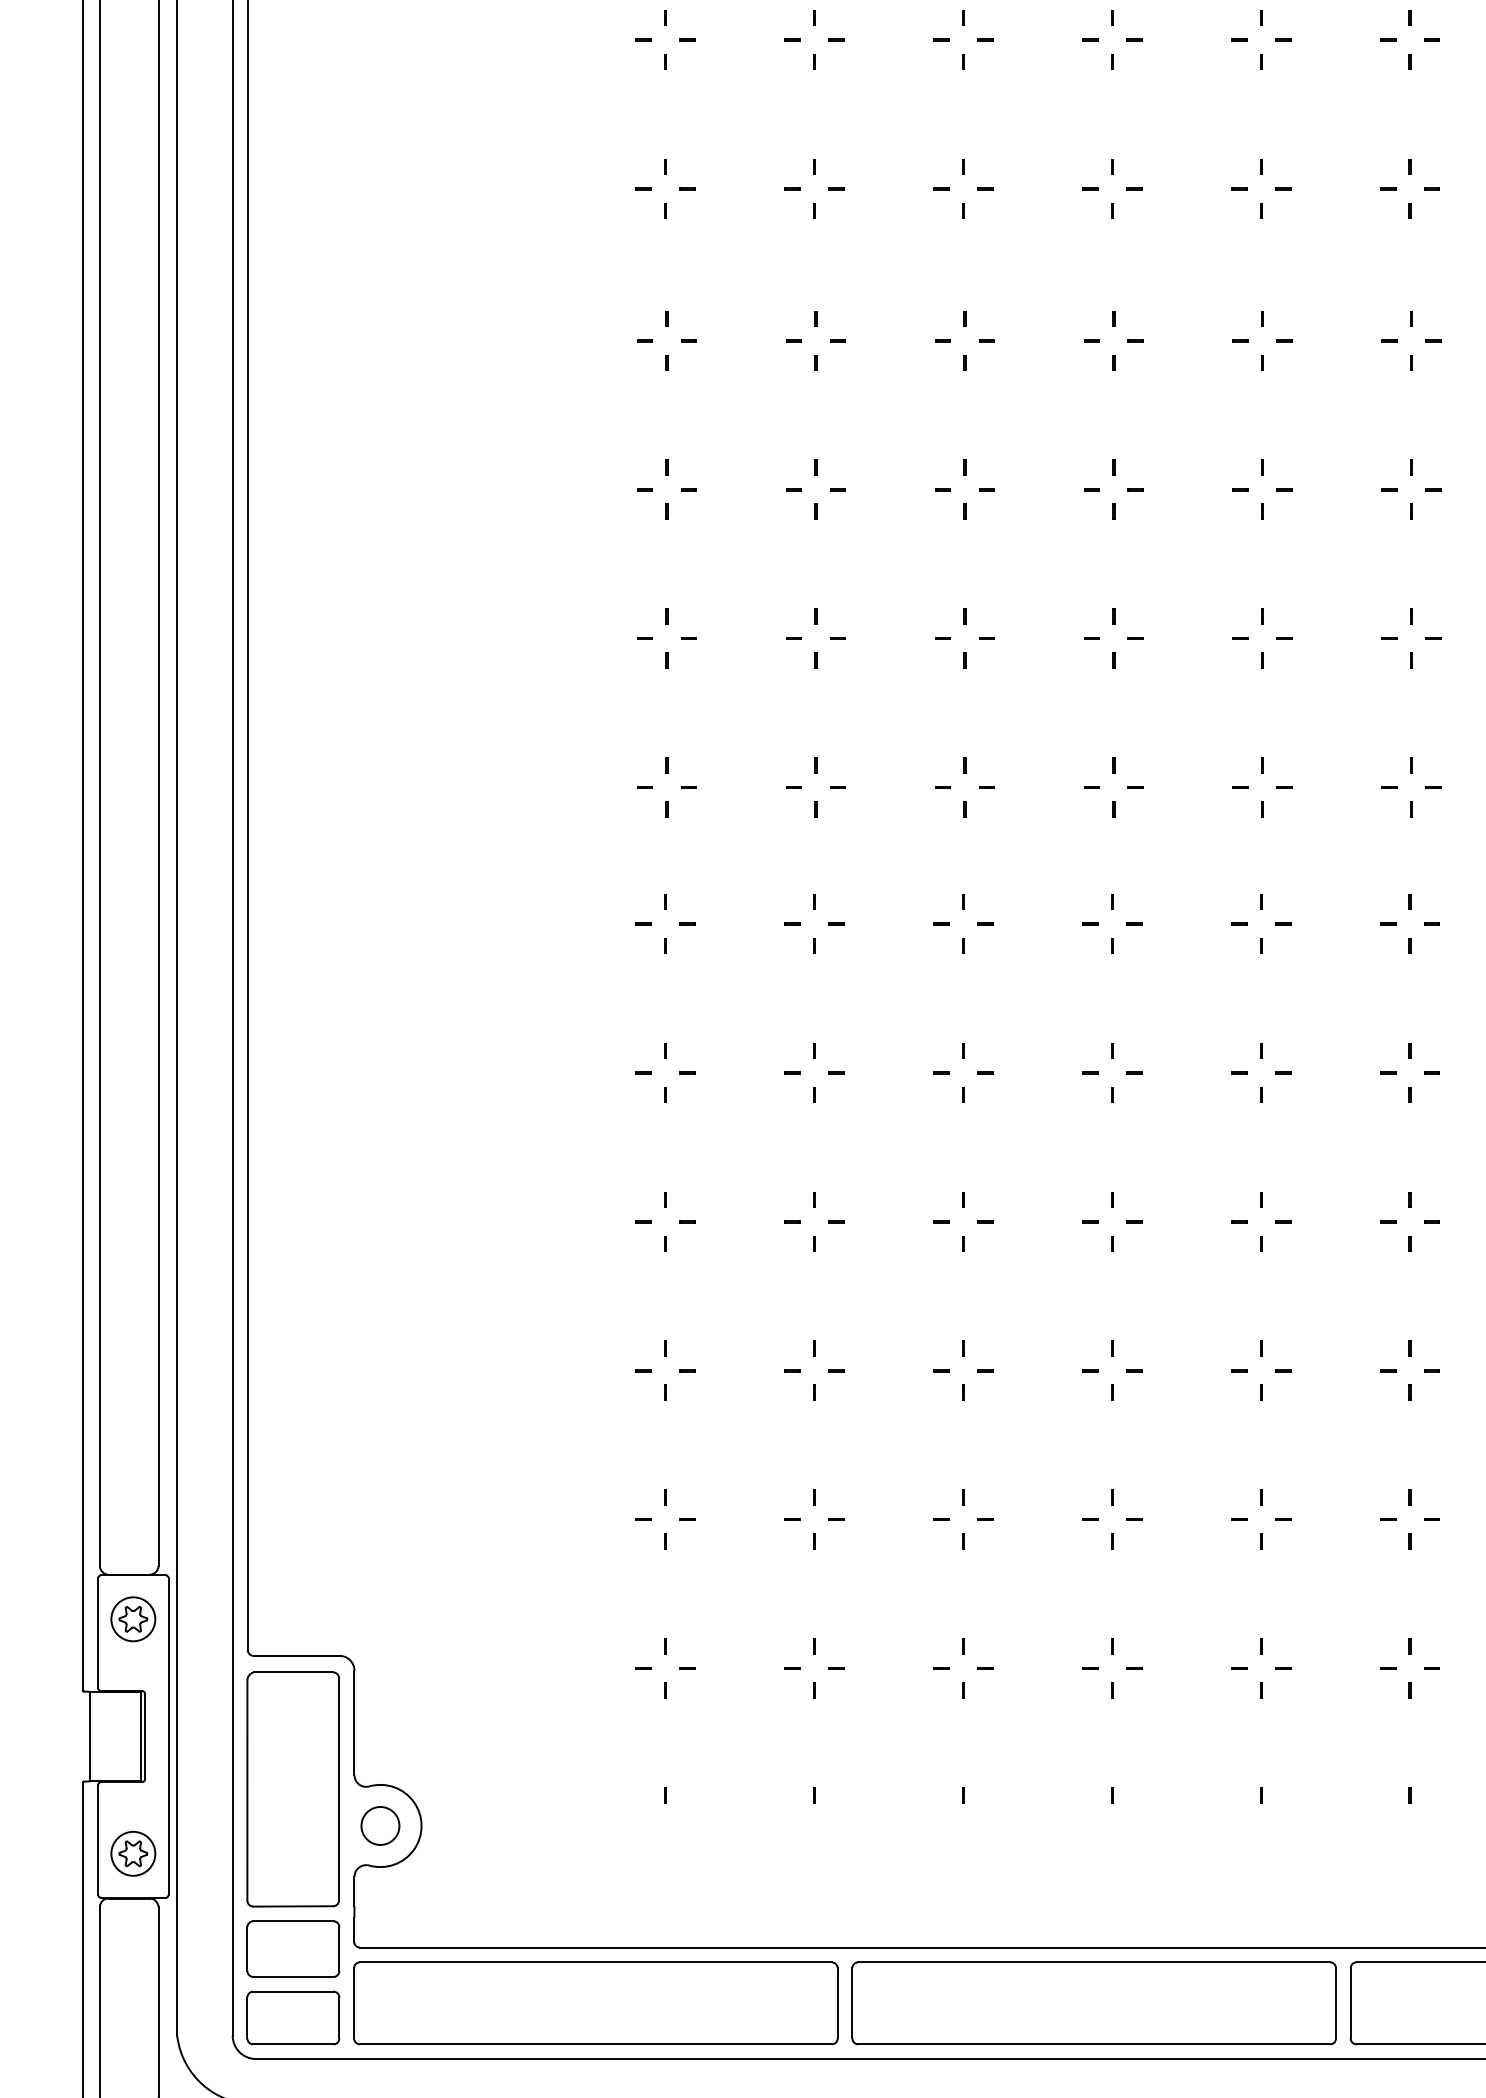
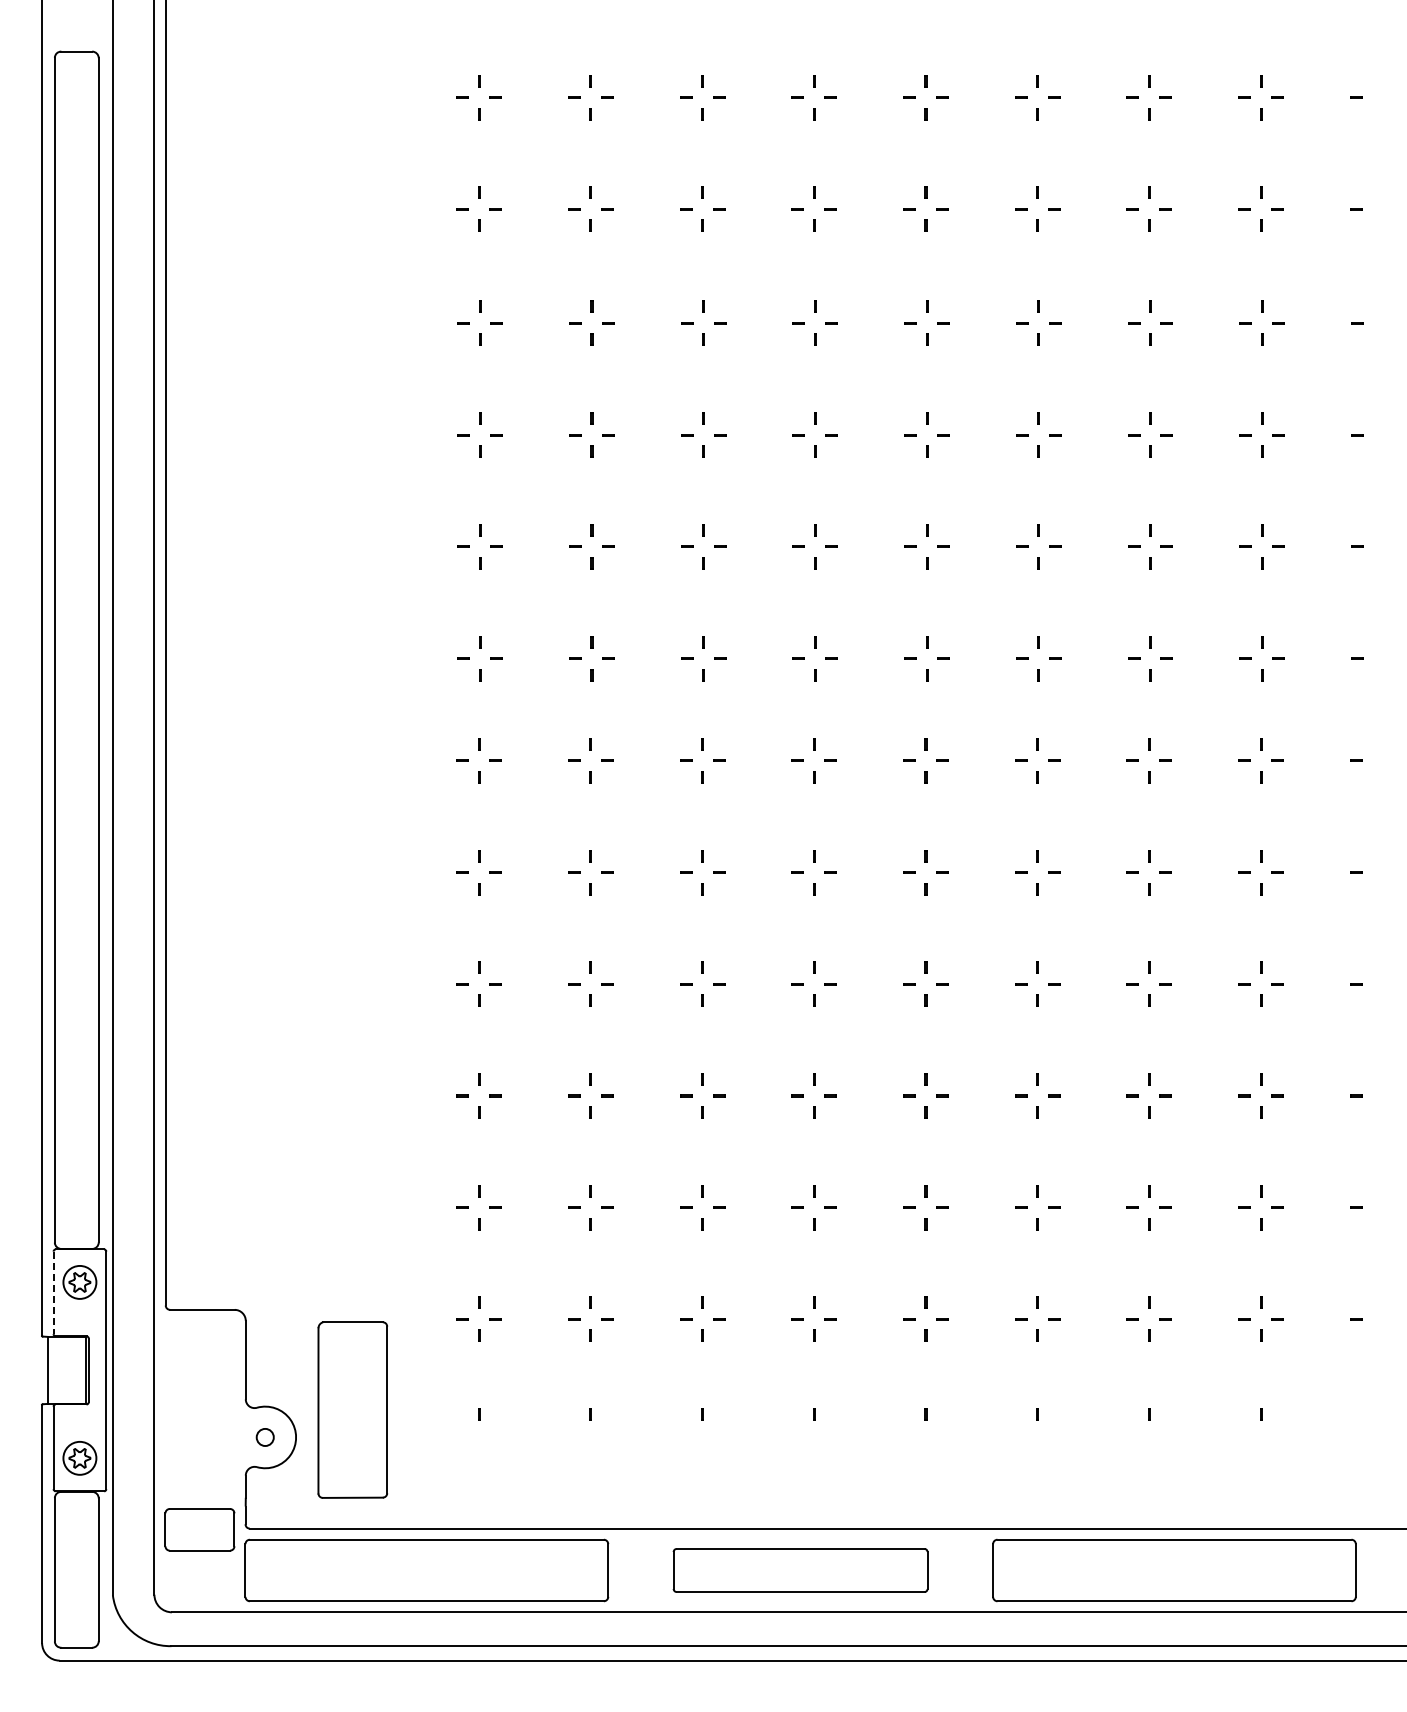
line: (98, 1634) -> (53, 1293), solid -> dashed
part: (292, 1788) -> (352, 1409), moved
circle: (380, 1826) -> (265, 1437), size x0.6
part: (1093, 2003) -> (800, 1570), size x0.7
part: (292, 2018) -> (199, 1581), removed

